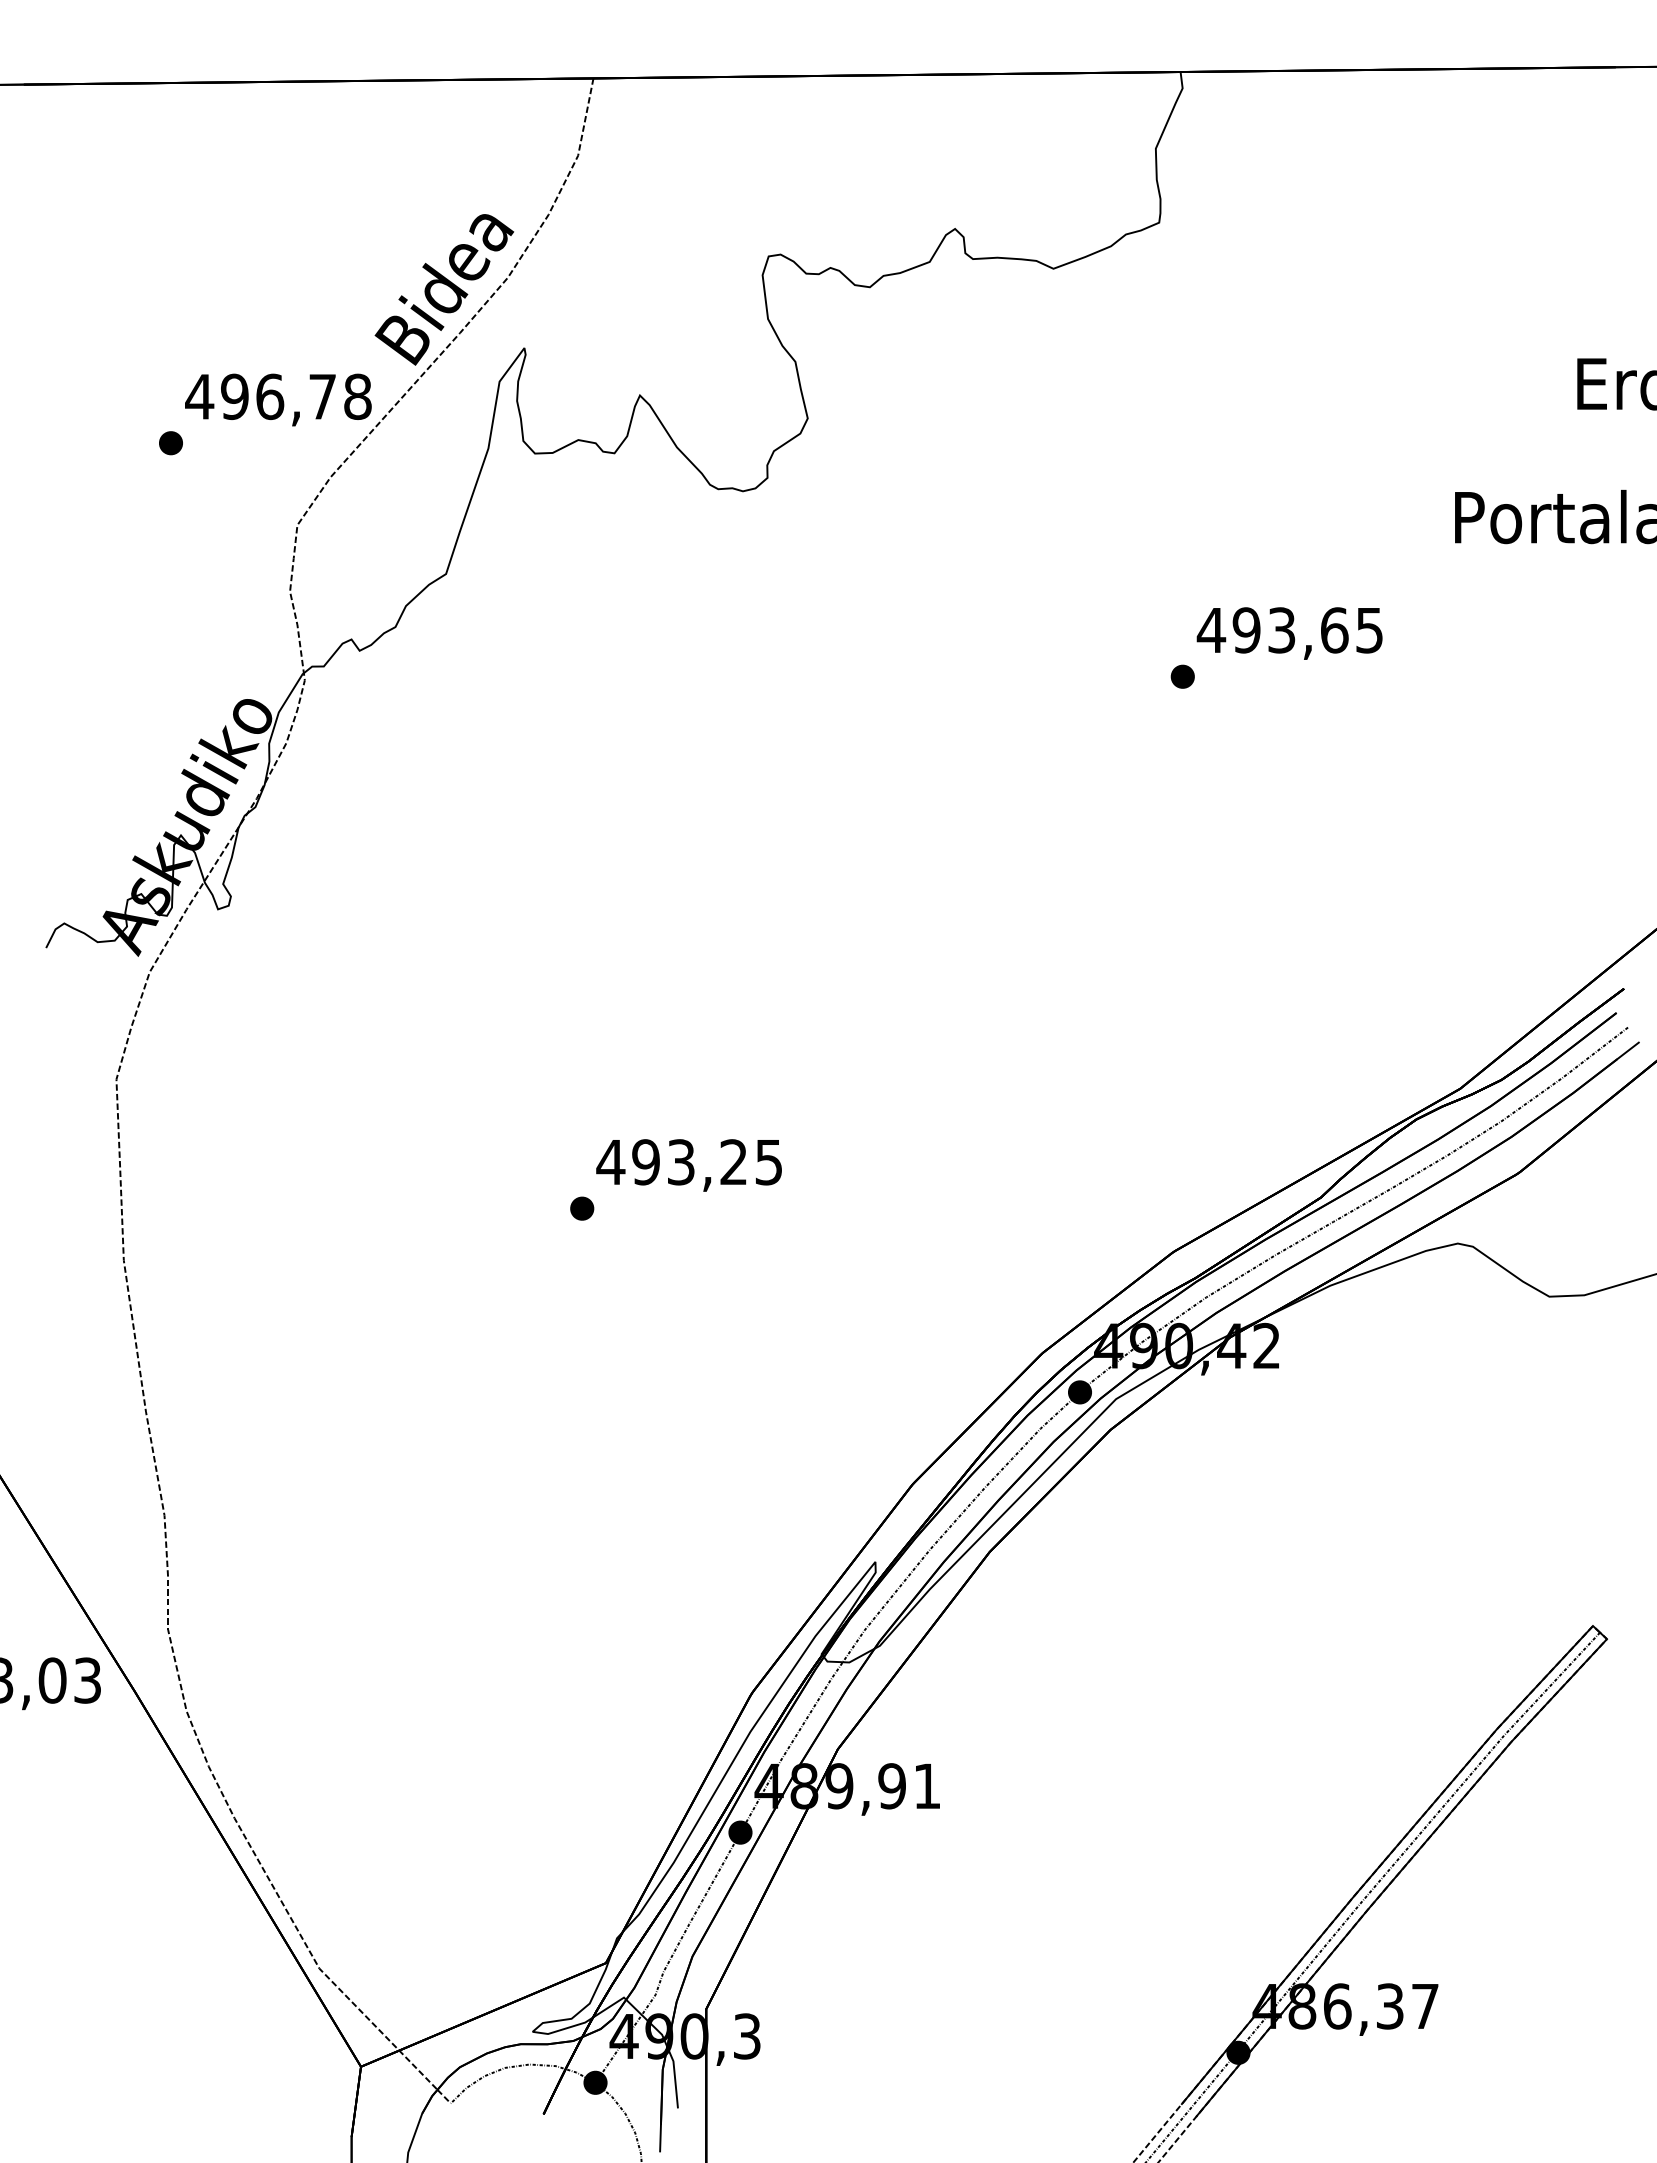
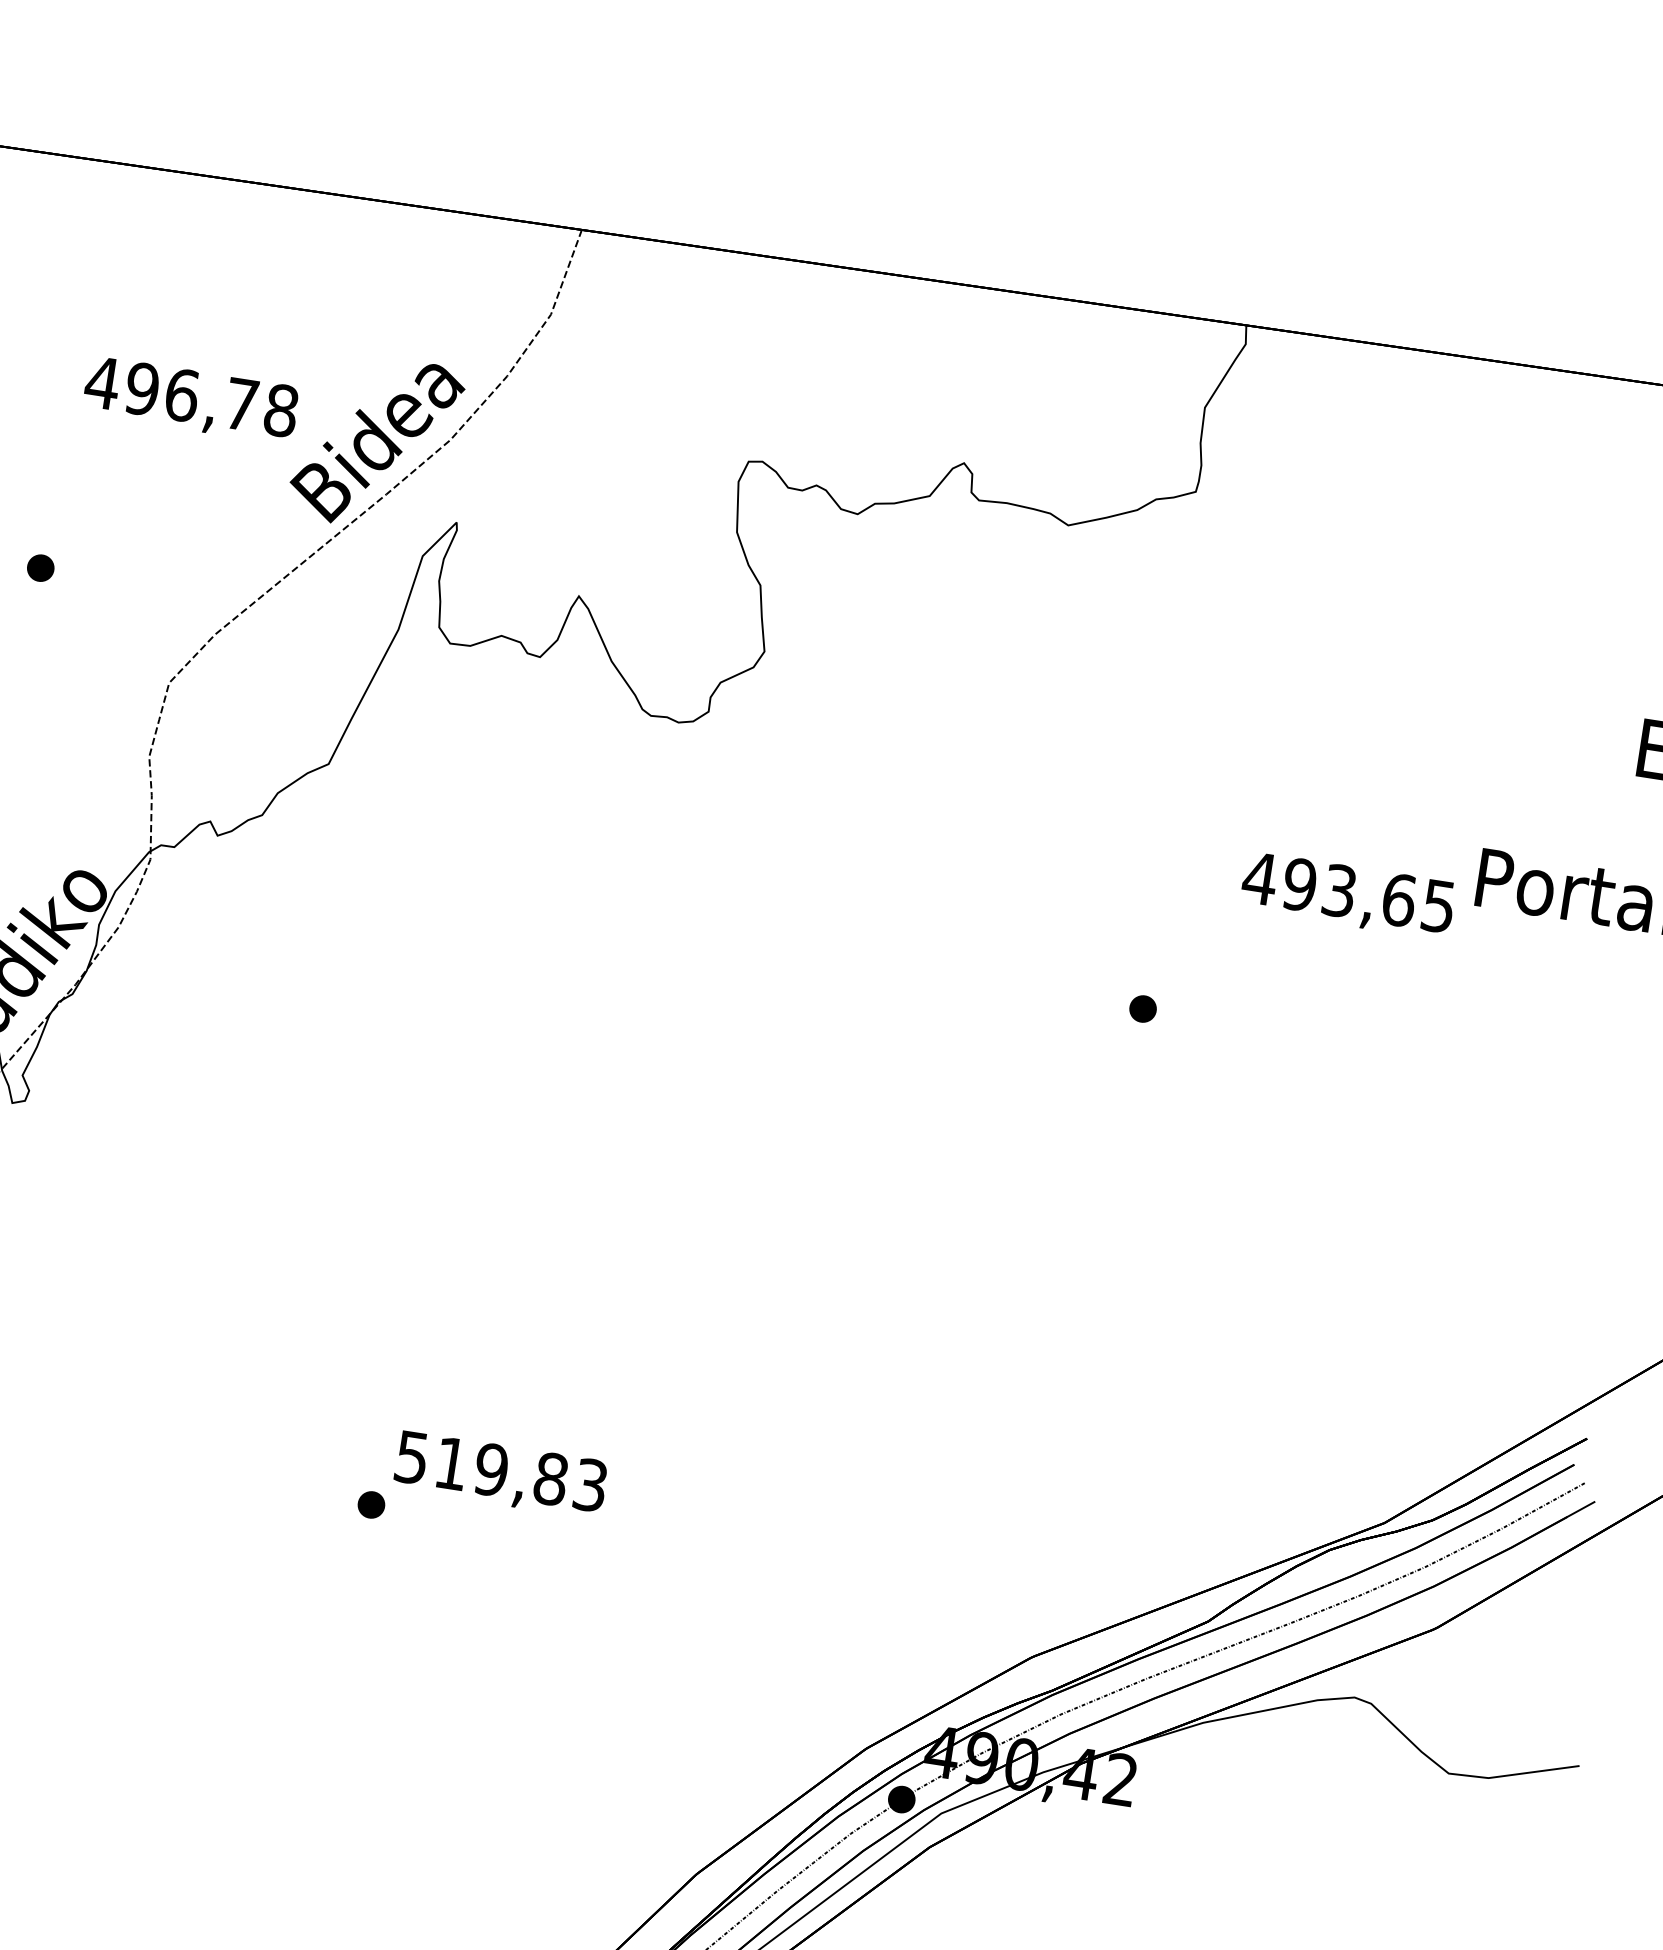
text: (278, 399) -> (191, 399), moved
text: (1289, 633) -> (1347, 895), moved
text: (689, 1162) -> (500, 1471), 493,25 -> 519,83

